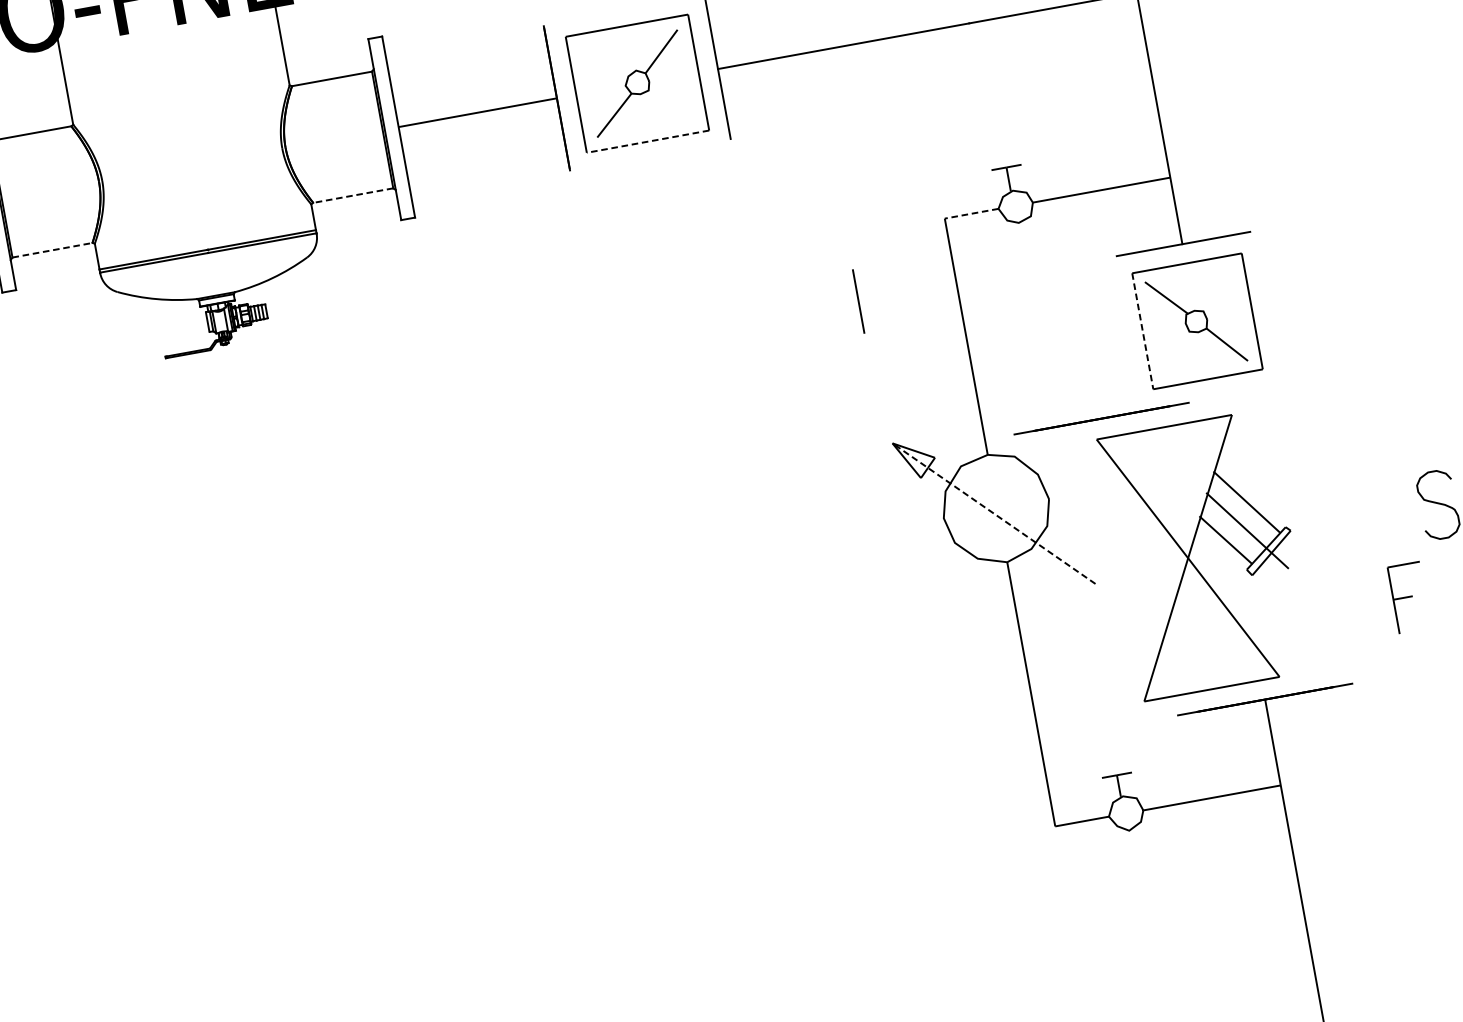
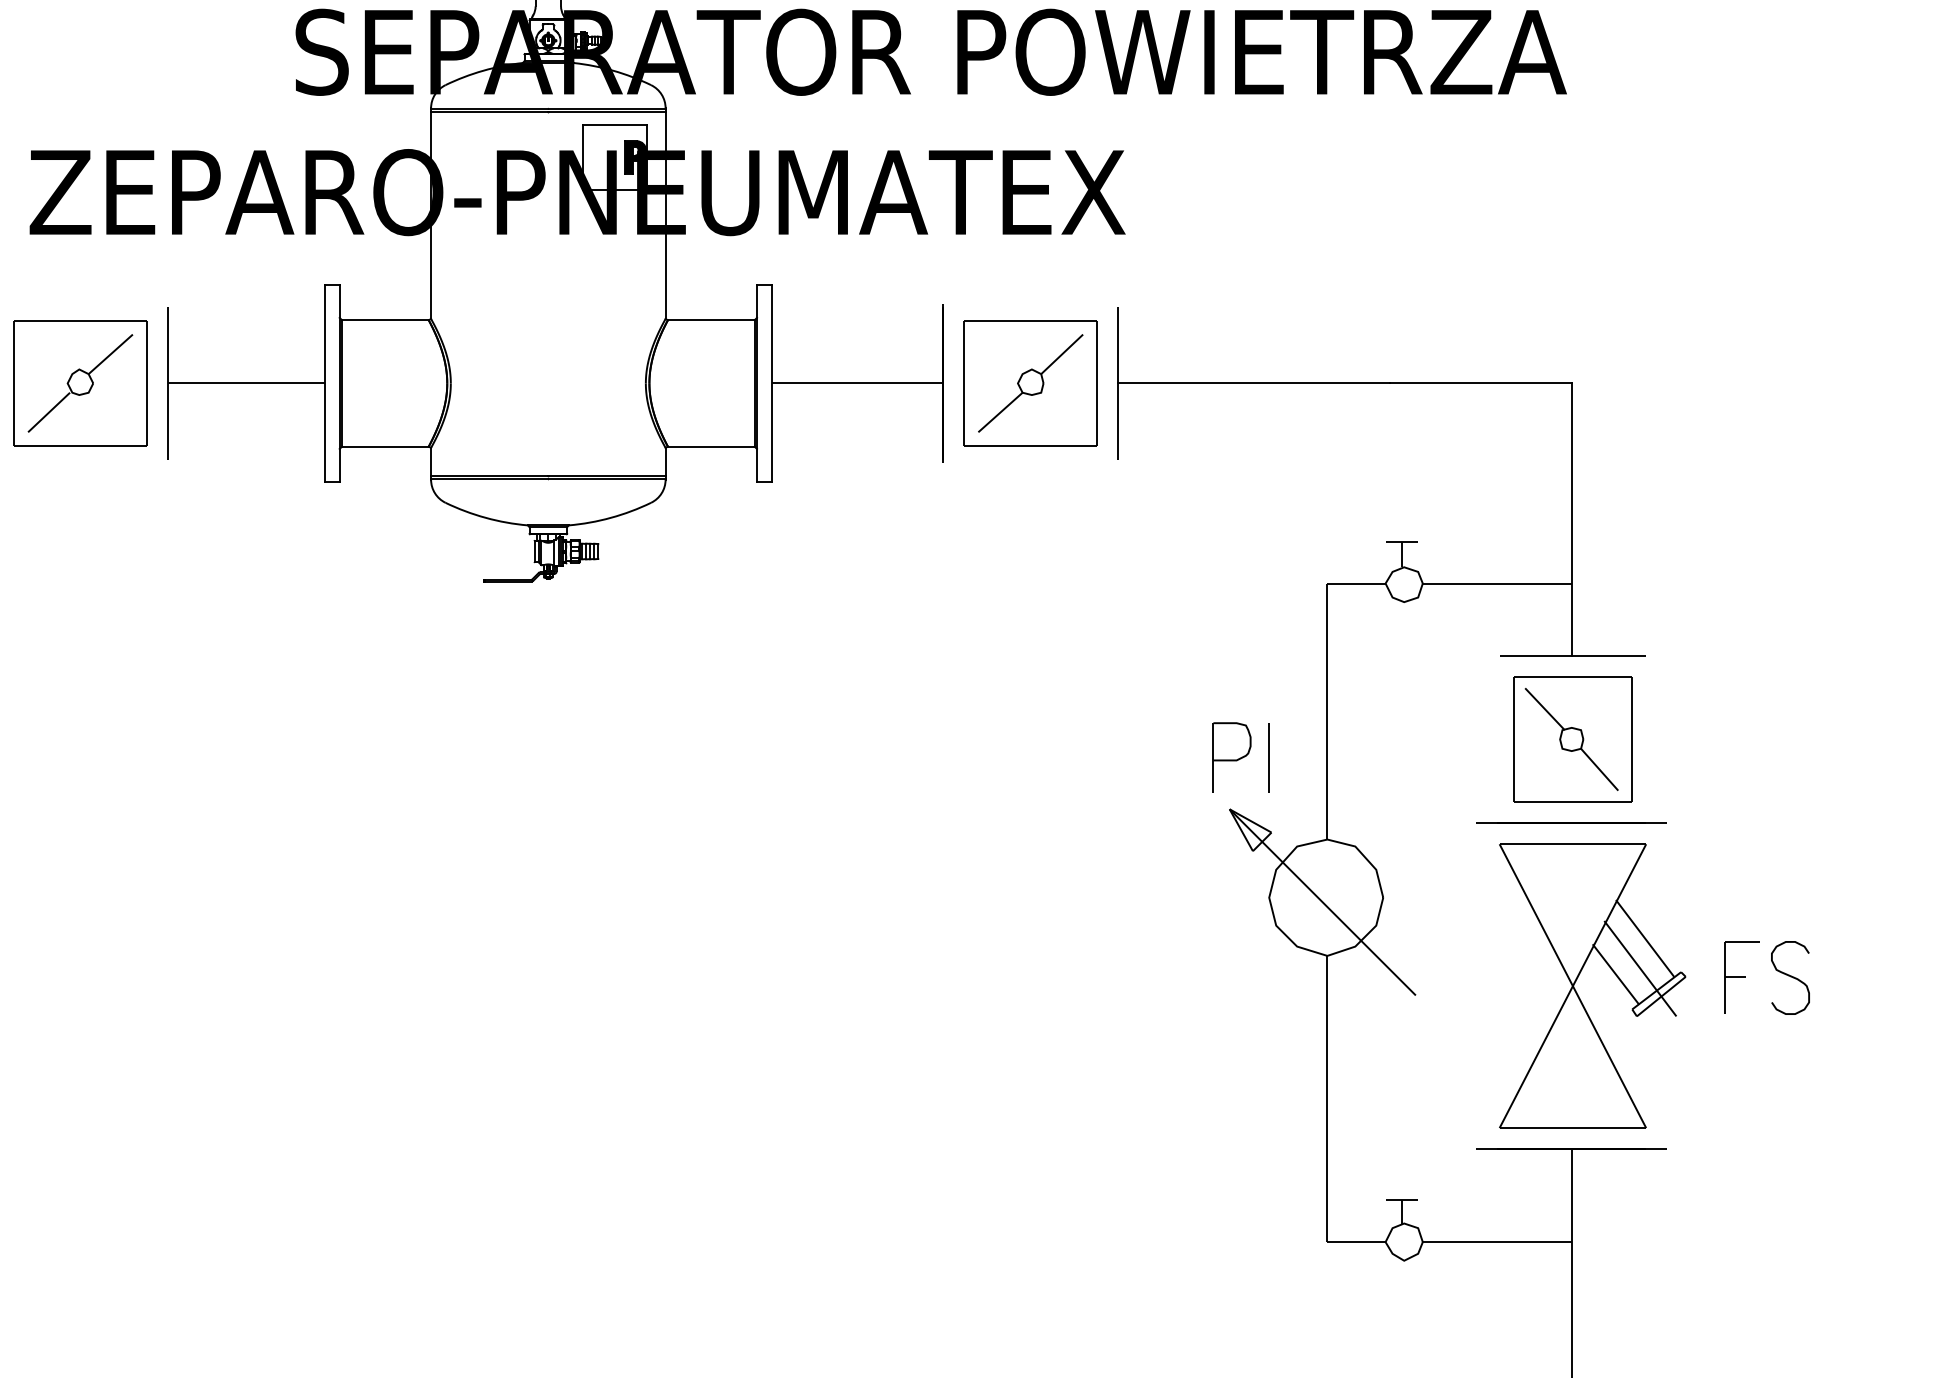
line: (647, 141) -> (1030, 446), dashed -> solid
line: (352, 195) -> (710, 446), dashed -> solid
line: (971, 213) -> (1356, 583), dashed -> solid
line: (52, 250) -> (385, 446), dashed -> solid
line: (857, 301) -> (1268, 757), moved
line: (1142, 331) -> (1513, 739), dashed -> solid
part: (885, 395) -> (1231, 757), added
line: (1101, 417) -> (1571, 822), moved
line: (993, 513) -> (1322, 902), dashed -> solid
part: (1191, 549) -> (1578, 977), moved
part: (1408, 597) -> (1741, 977), moved

